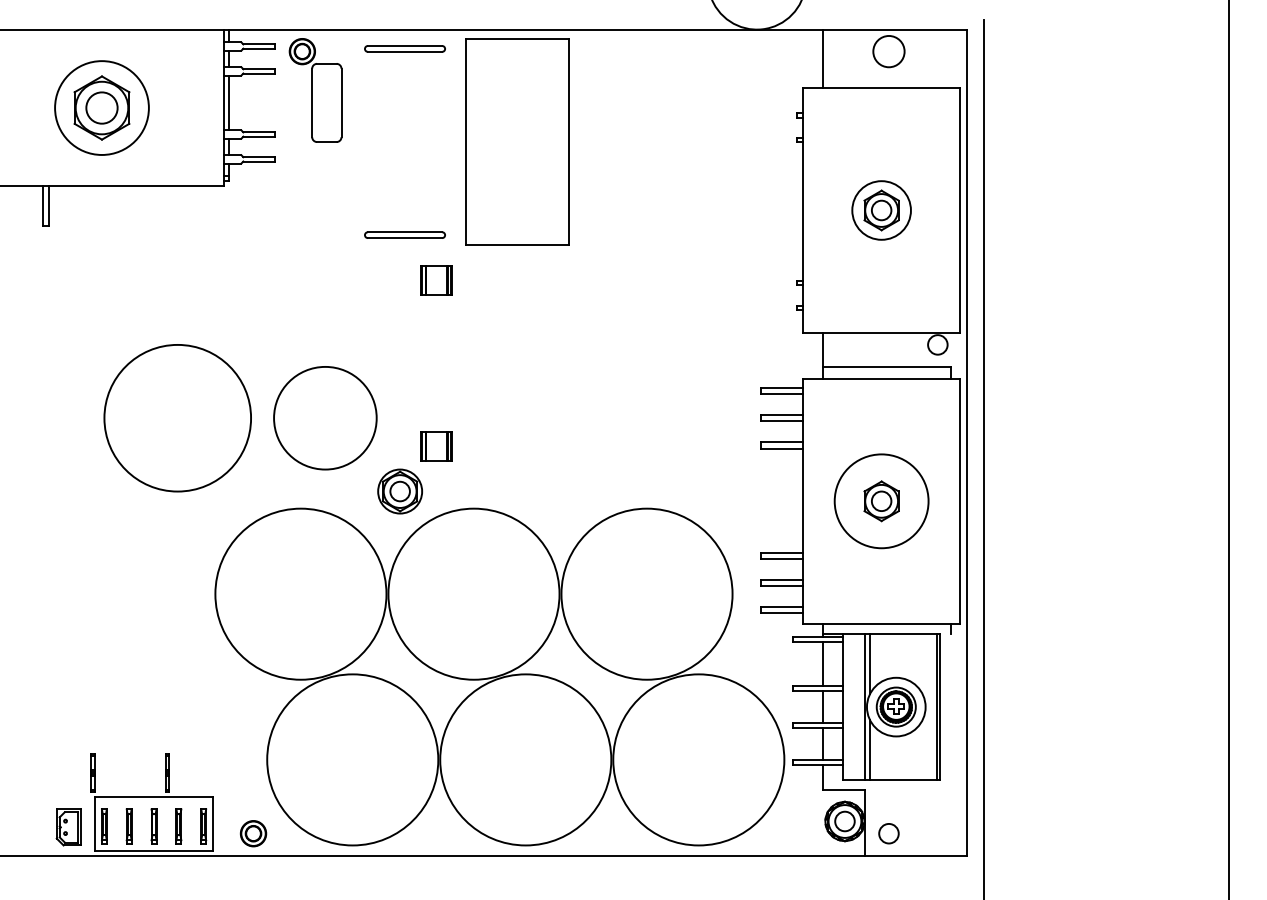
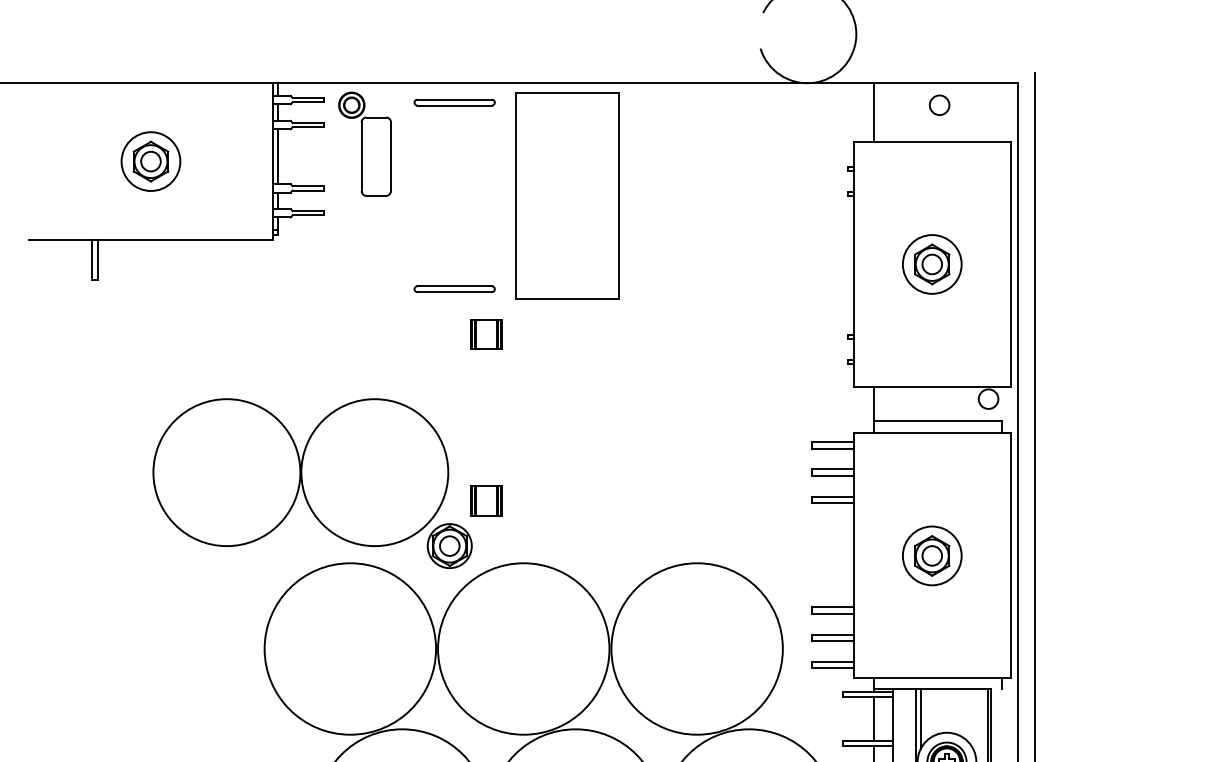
circle: (888, 51) -> (939, 105), size x0.62
part: (101, 107) -> (150, 161), size x0.62
circle: (325, 417) -> (374, 471), size x1.43
circle: (881, 501) -> (932, 556), size x0.62

